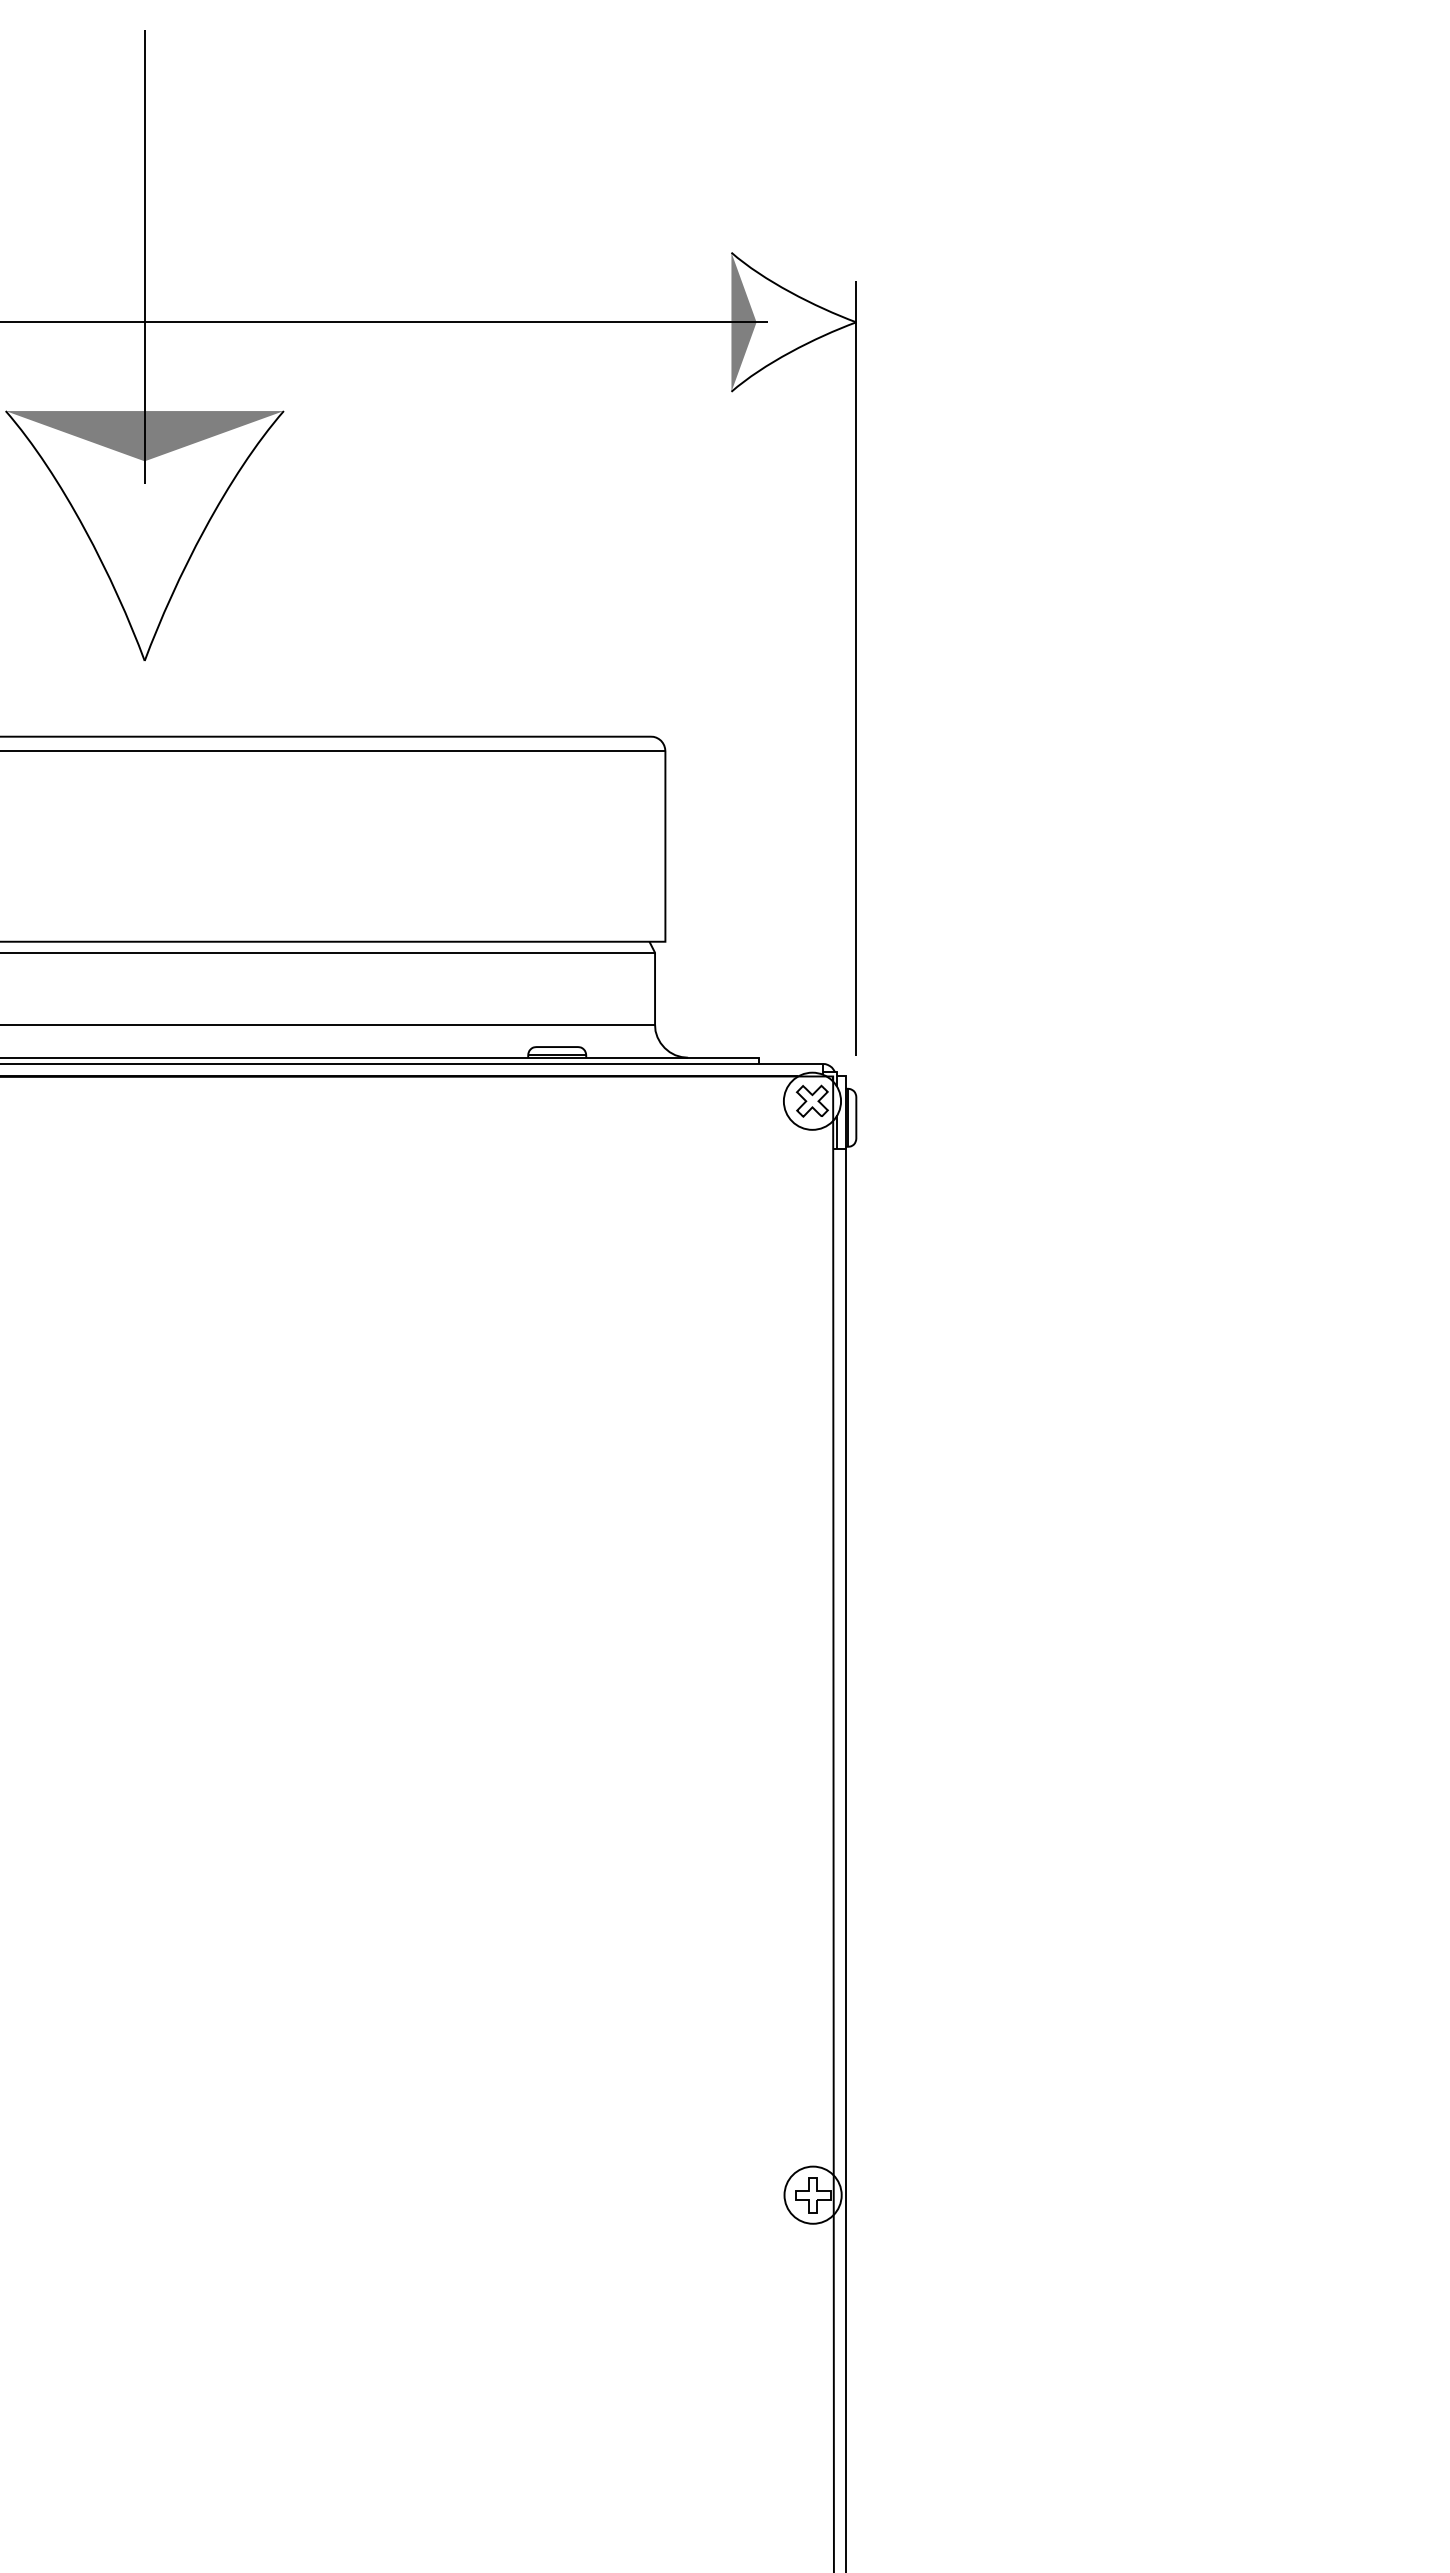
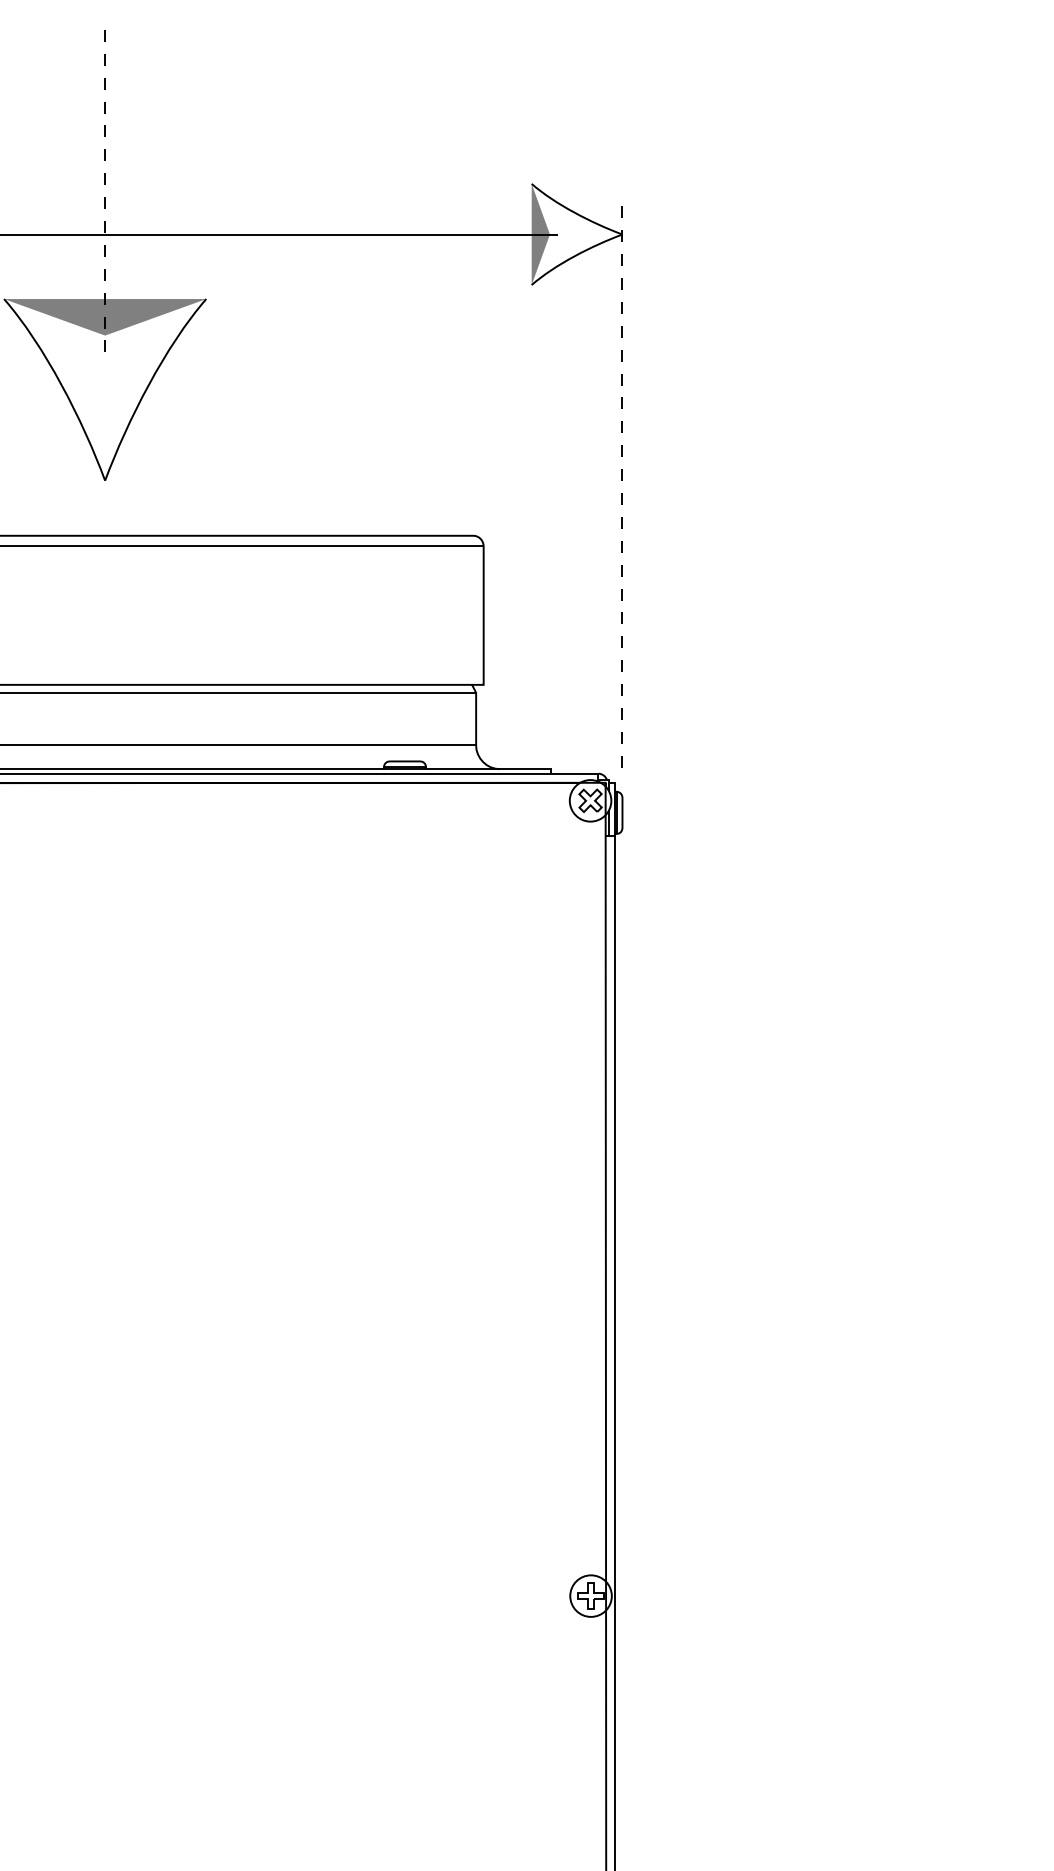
line: (144, 256) -> (104, 186), solid -> dashed
line: (856, 668) -> (622, 486), solid -> dashed

